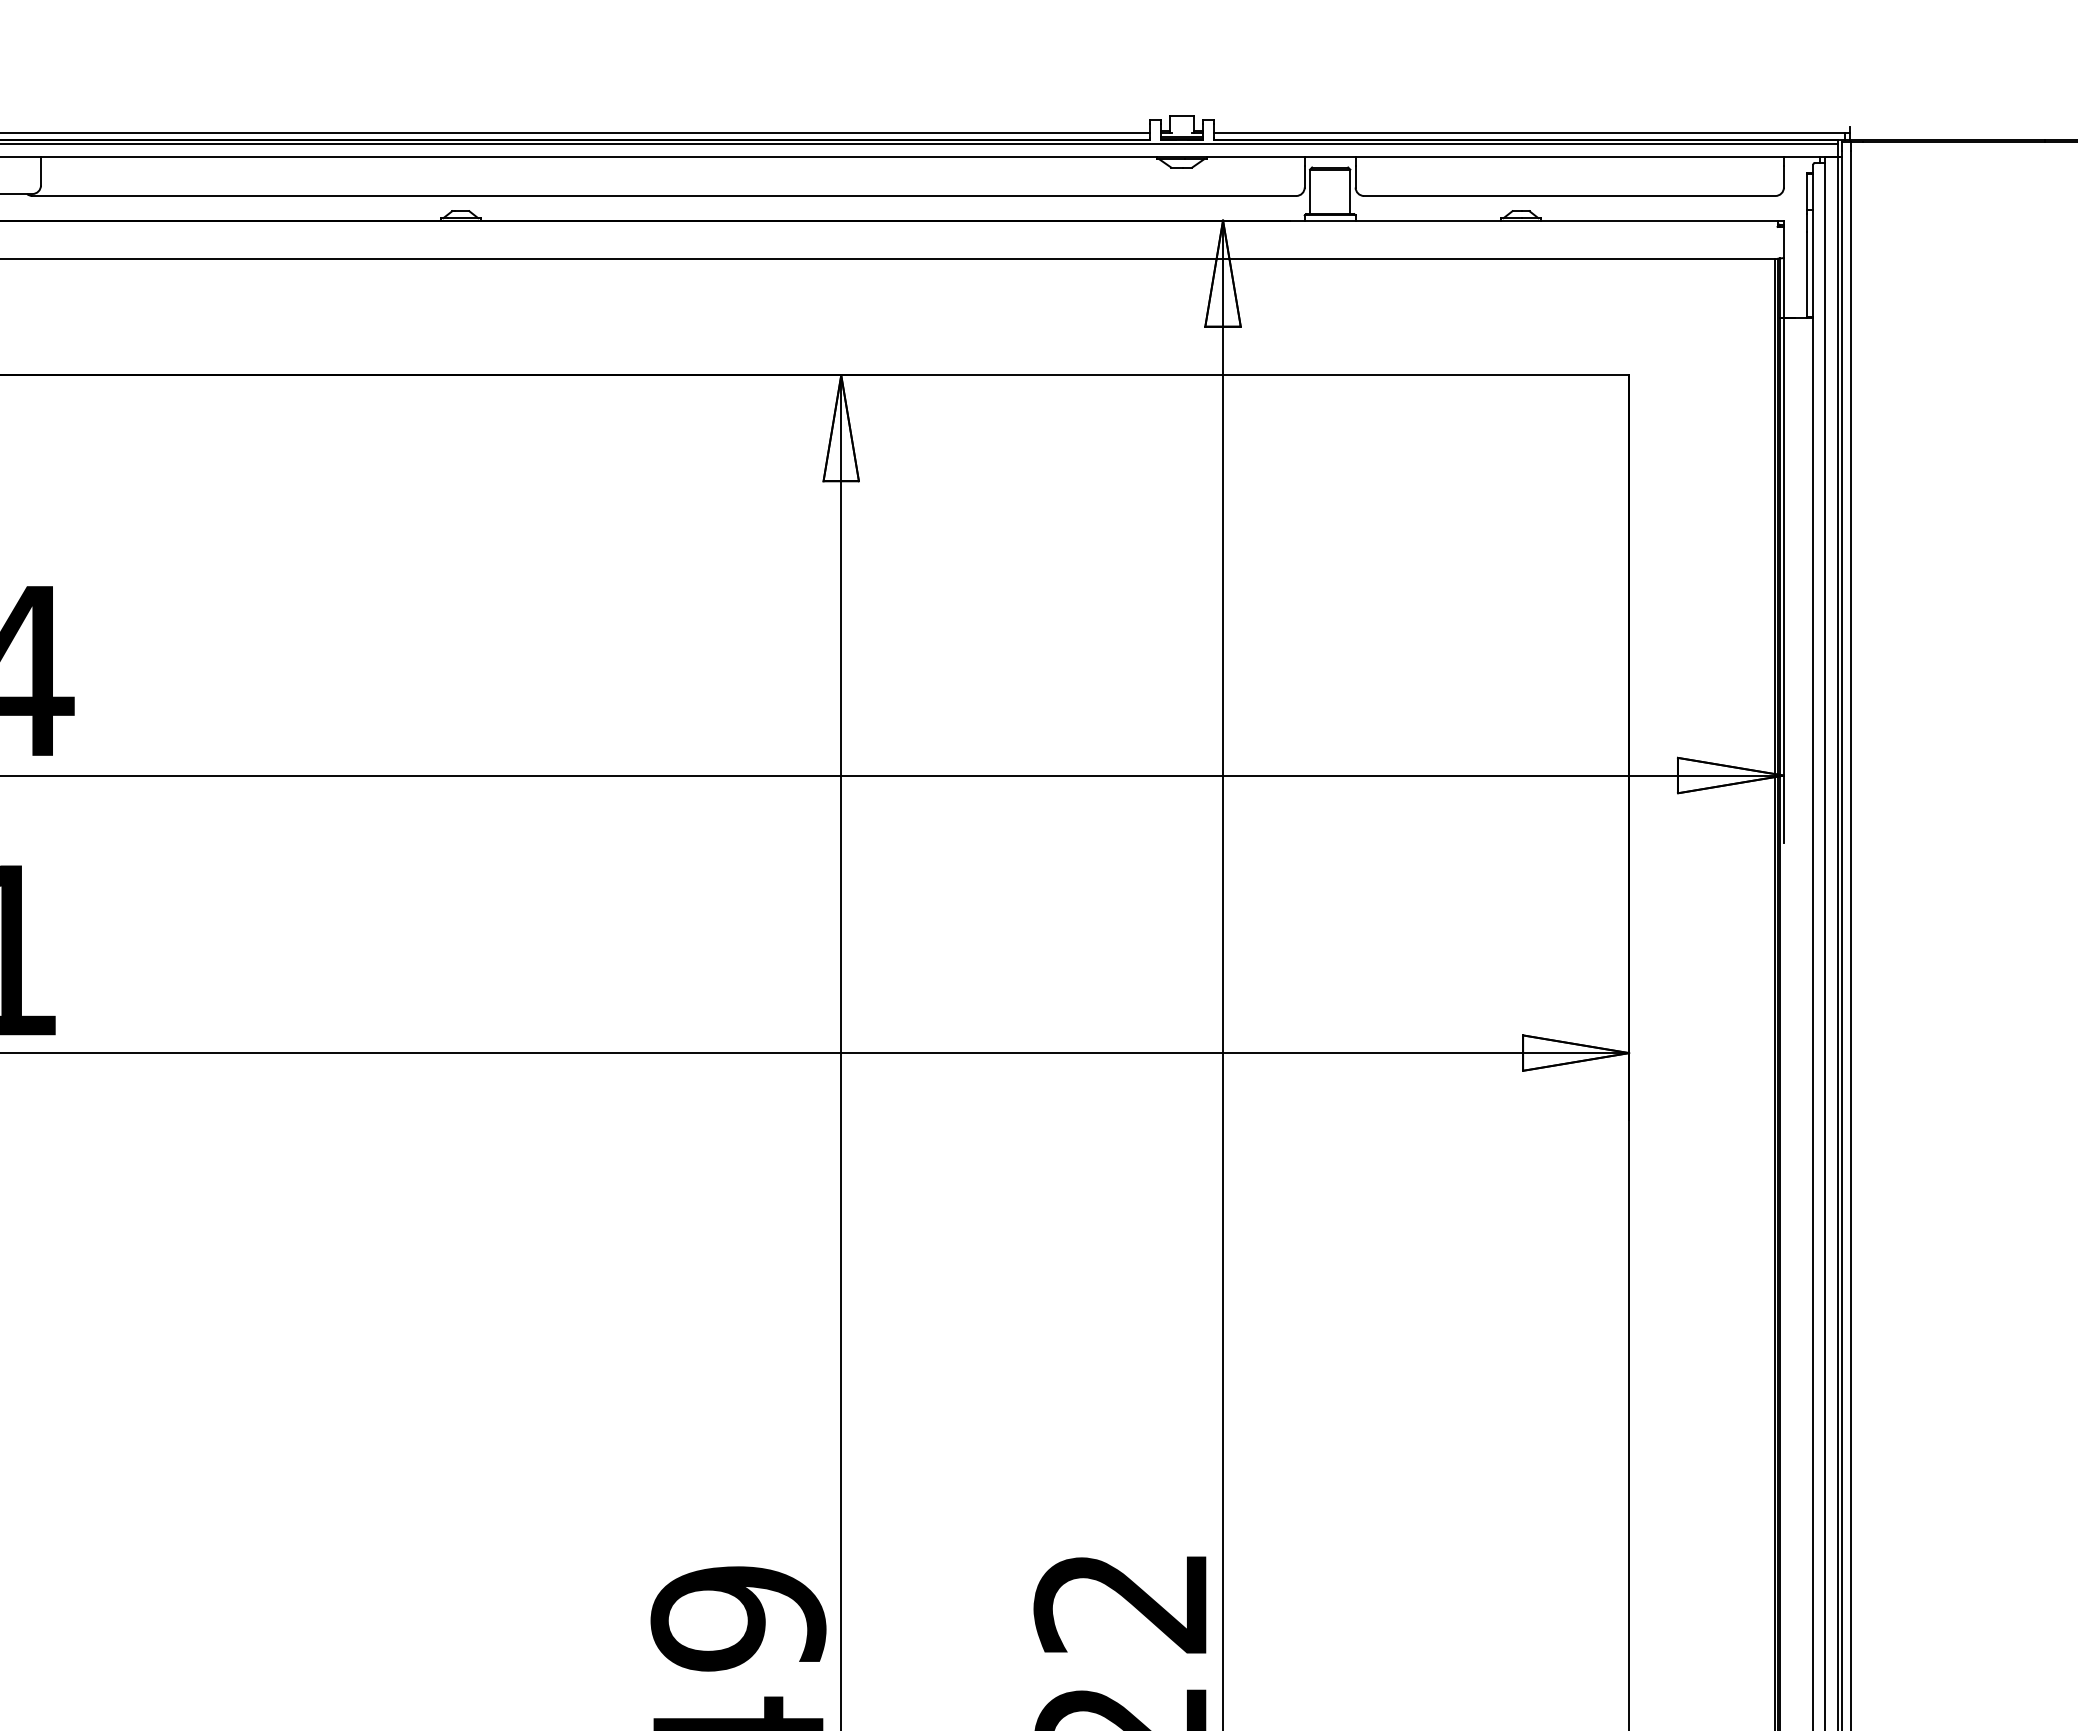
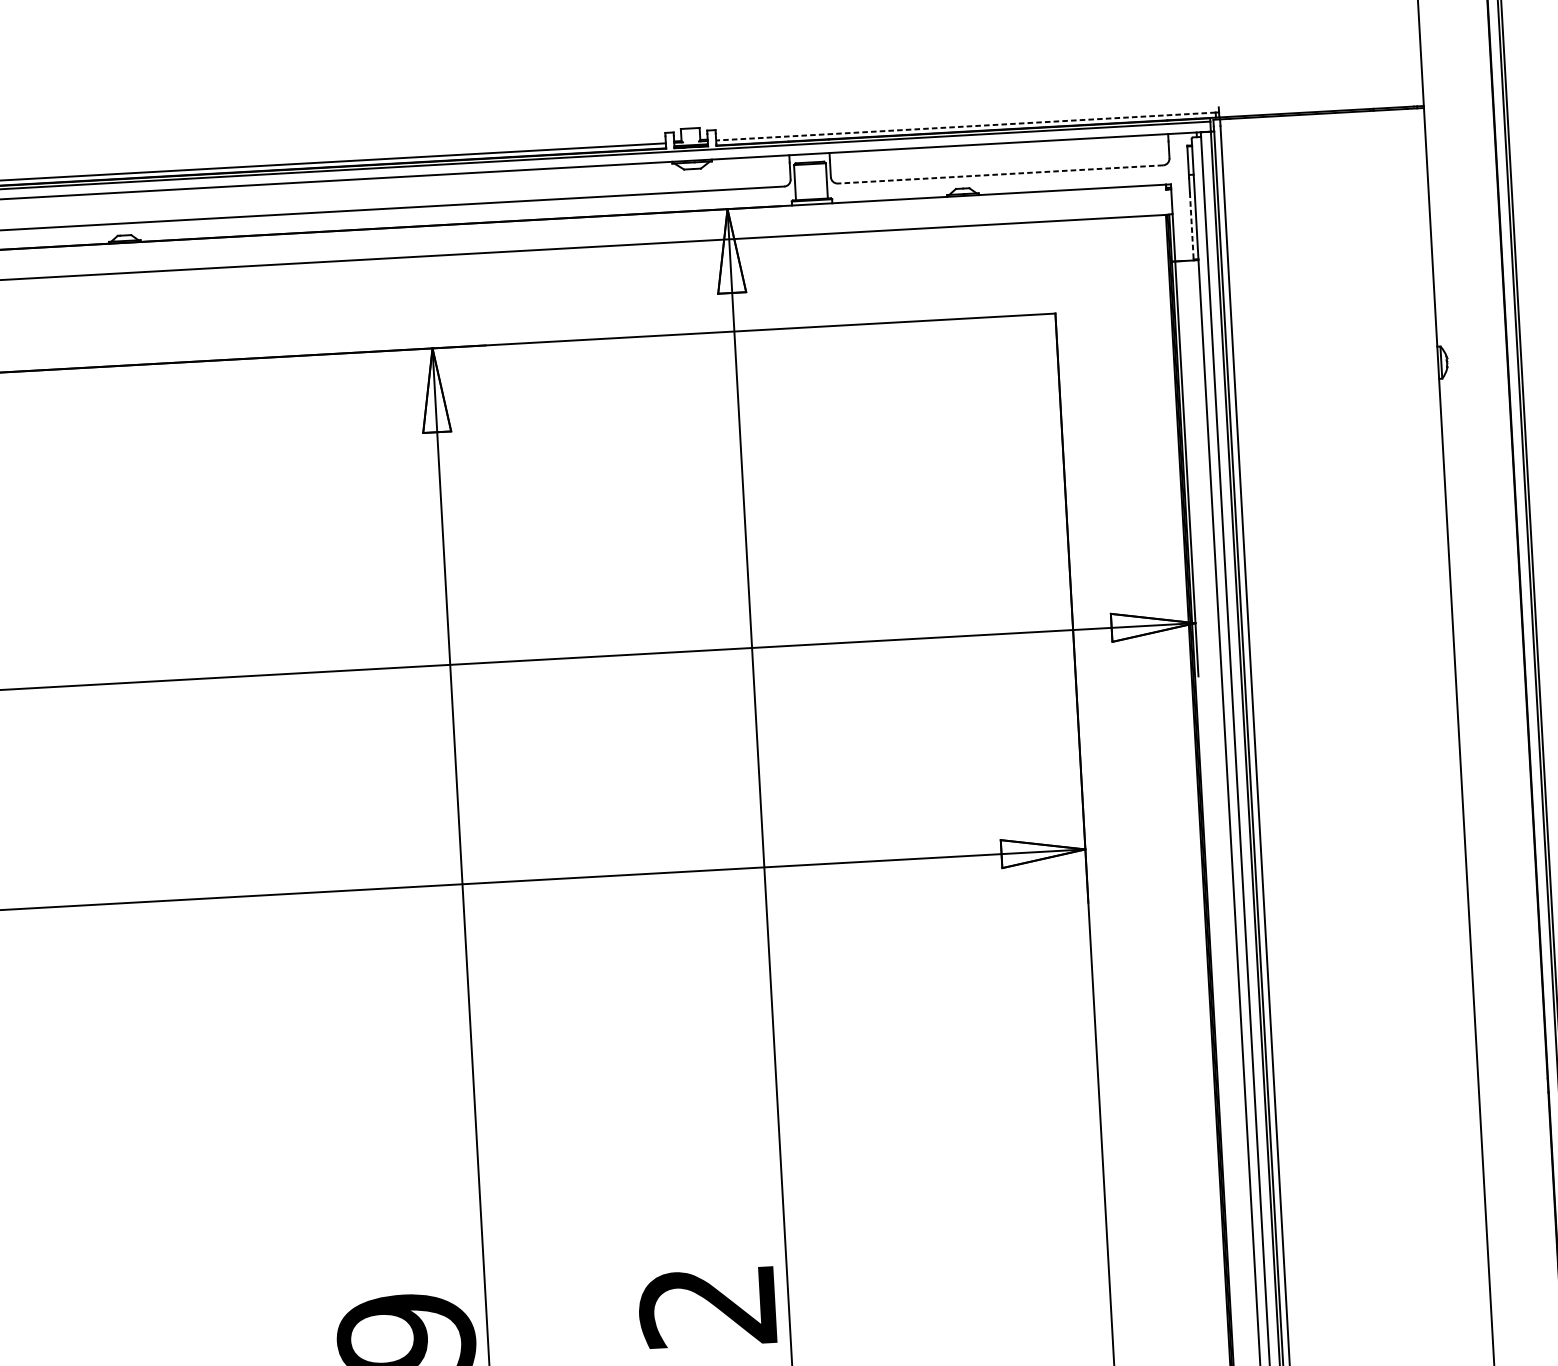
line: (1529, 133) -> (965, 126), solid -> dashed
line: (1569, 196) -> (1000, 174), solid -> dashed
line: (1807, 275) -> (1192, 226), solid -> dashed

